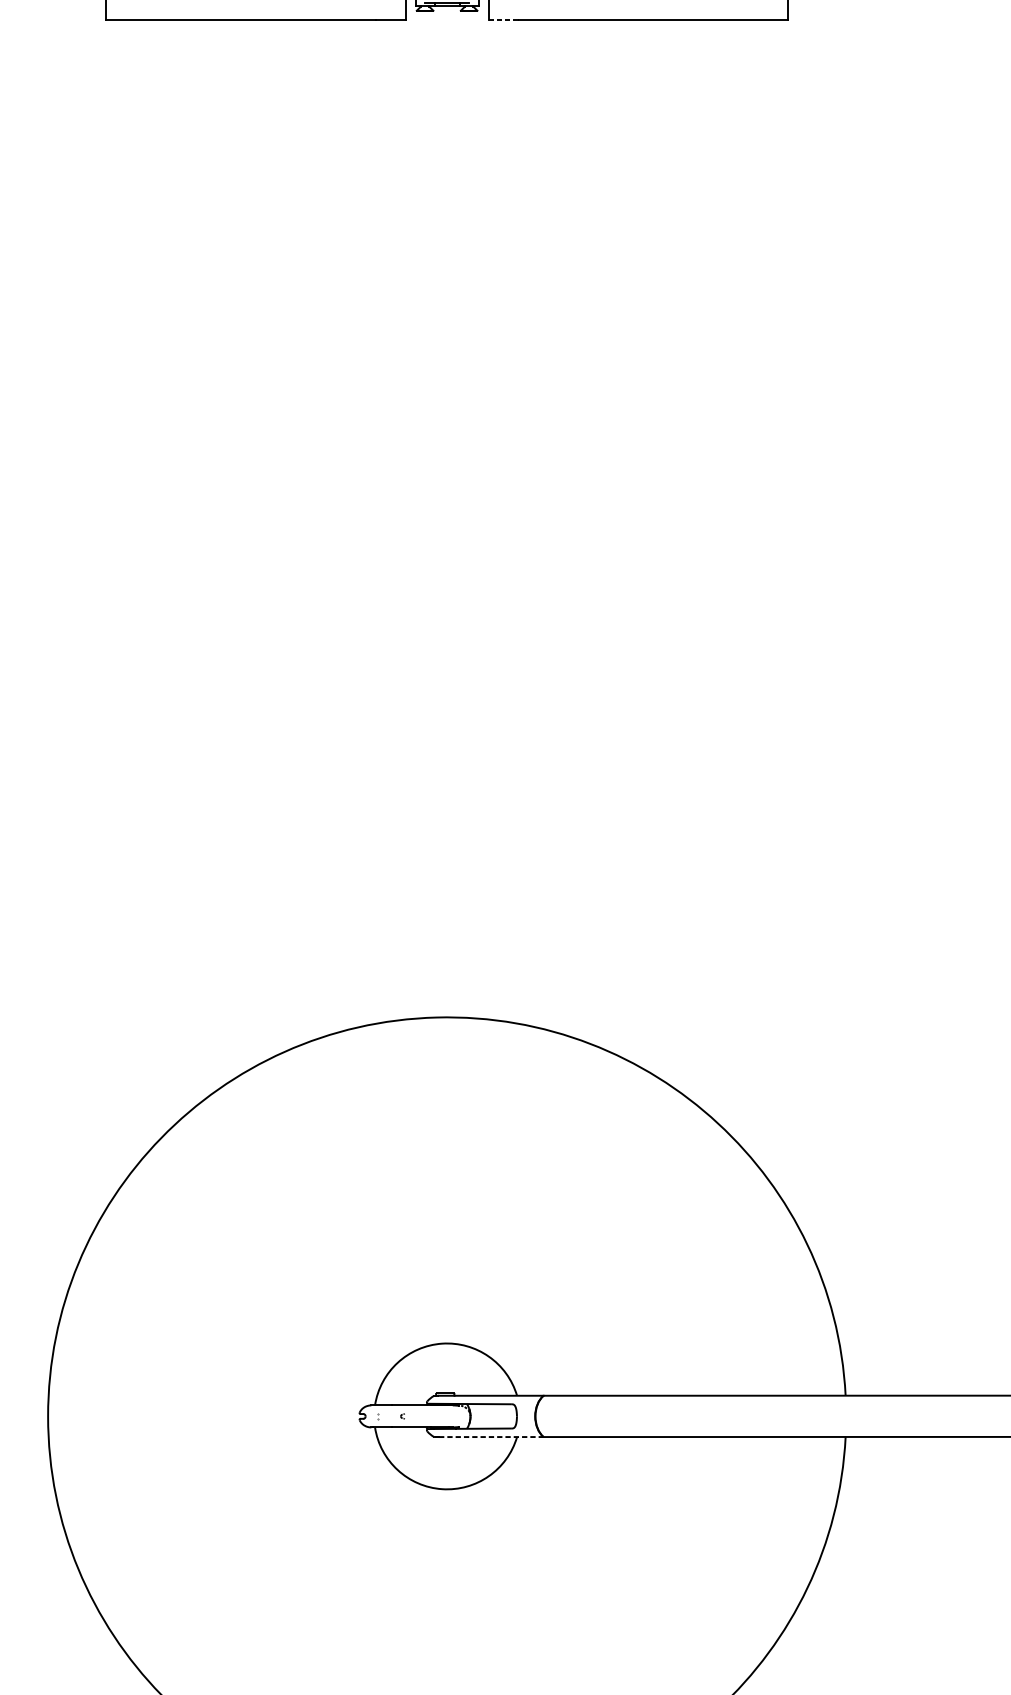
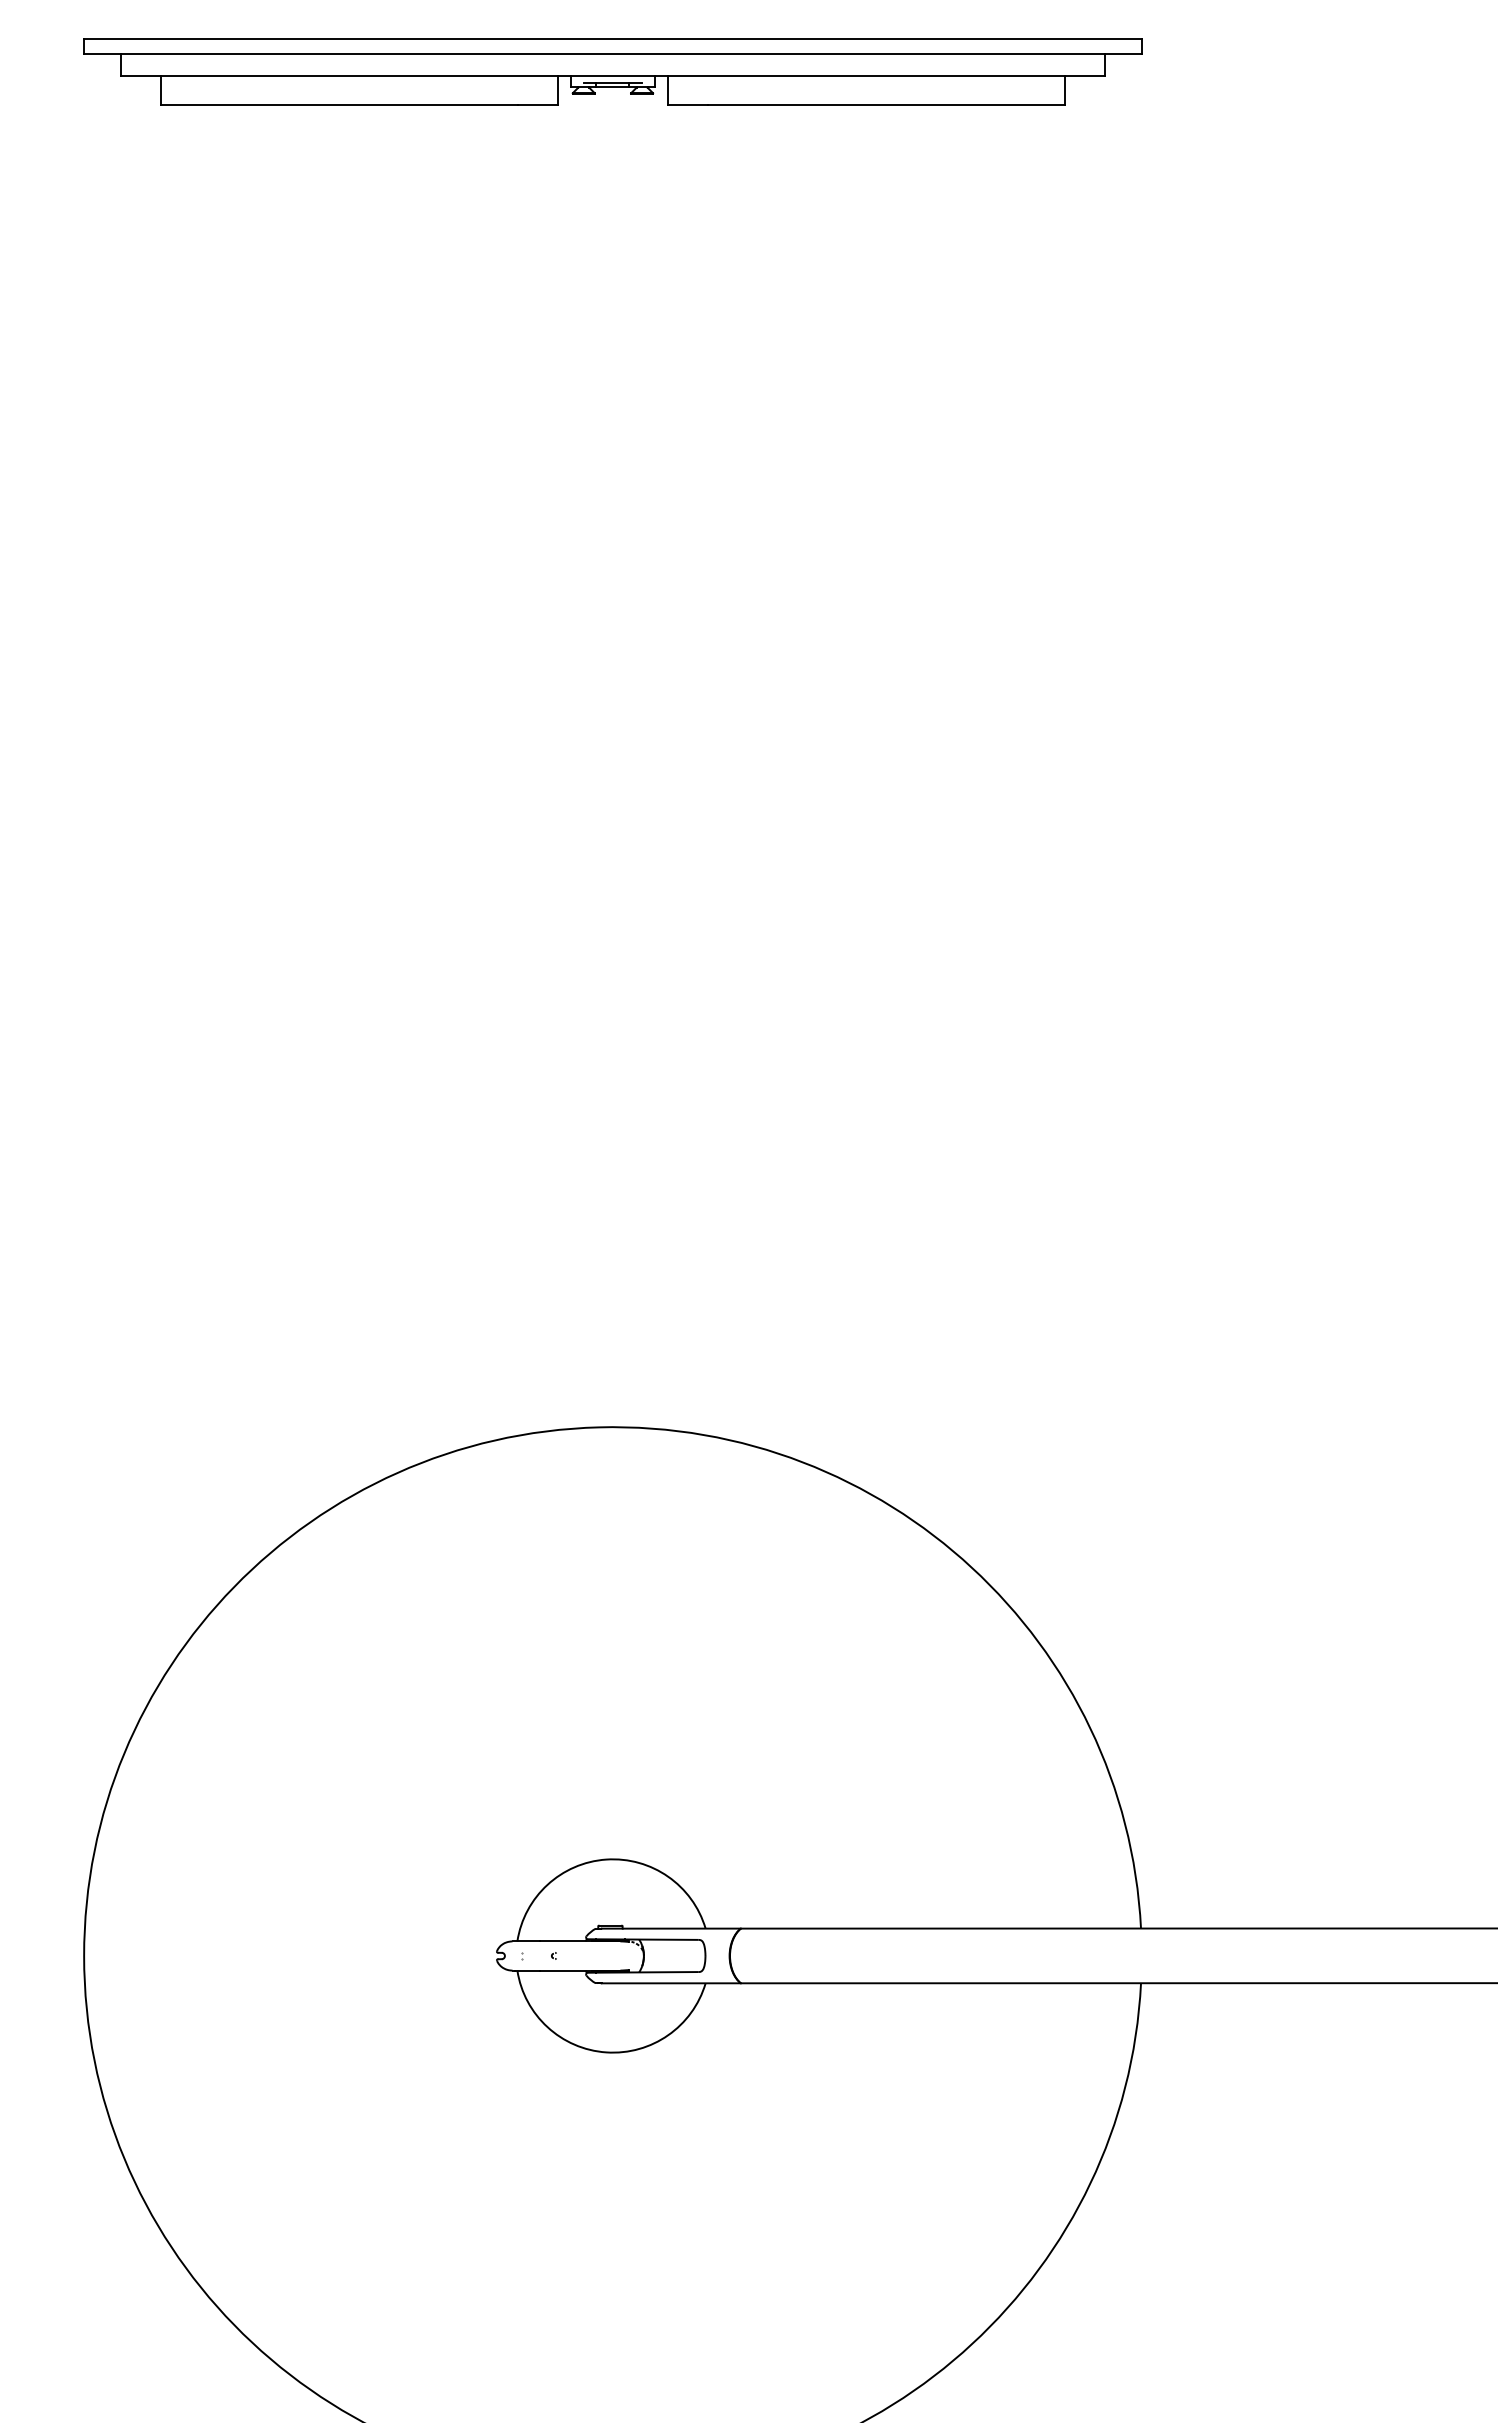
line: (503, 19) -> (687, 104), dashed -> solid
line: (491, 1437) -> (671, 1983), dashed -> solid

